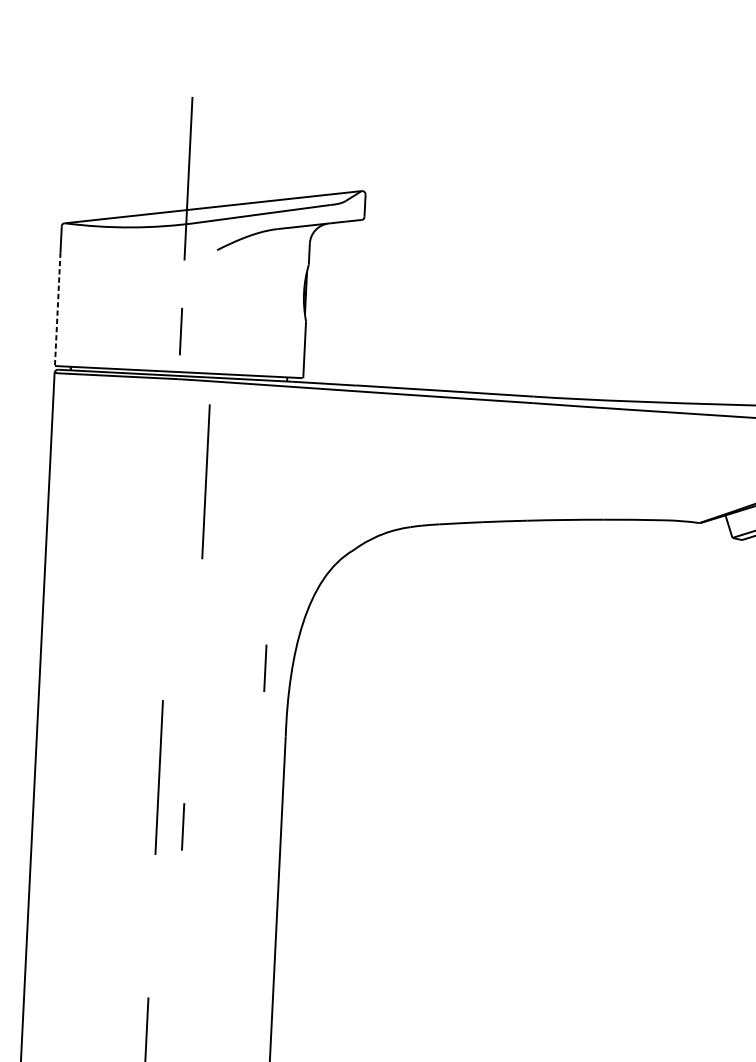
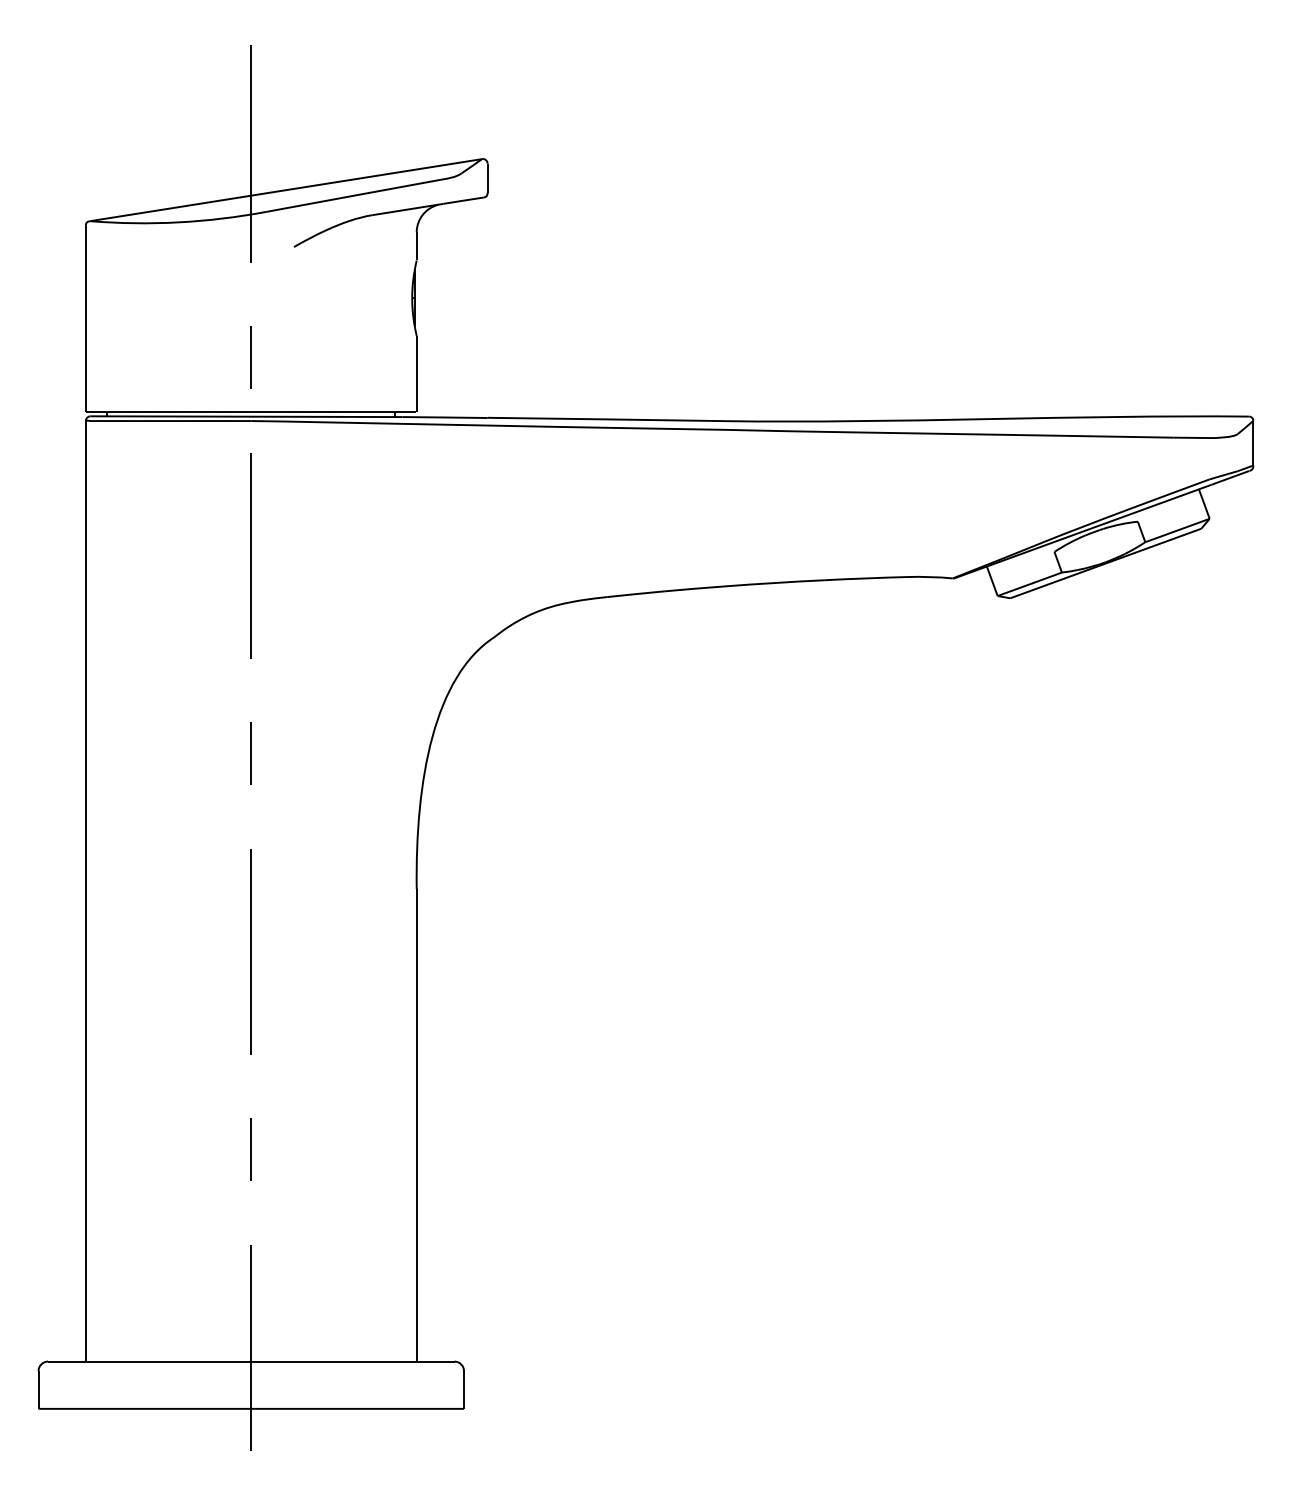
line: (57, 309) -> (85, 336), dashed -> solid
line: (205, 481) -> (250, 555), moved
line: (264, 668) -> (250, 753), moved
line: (182, 826) -> (250, 1149), moved

